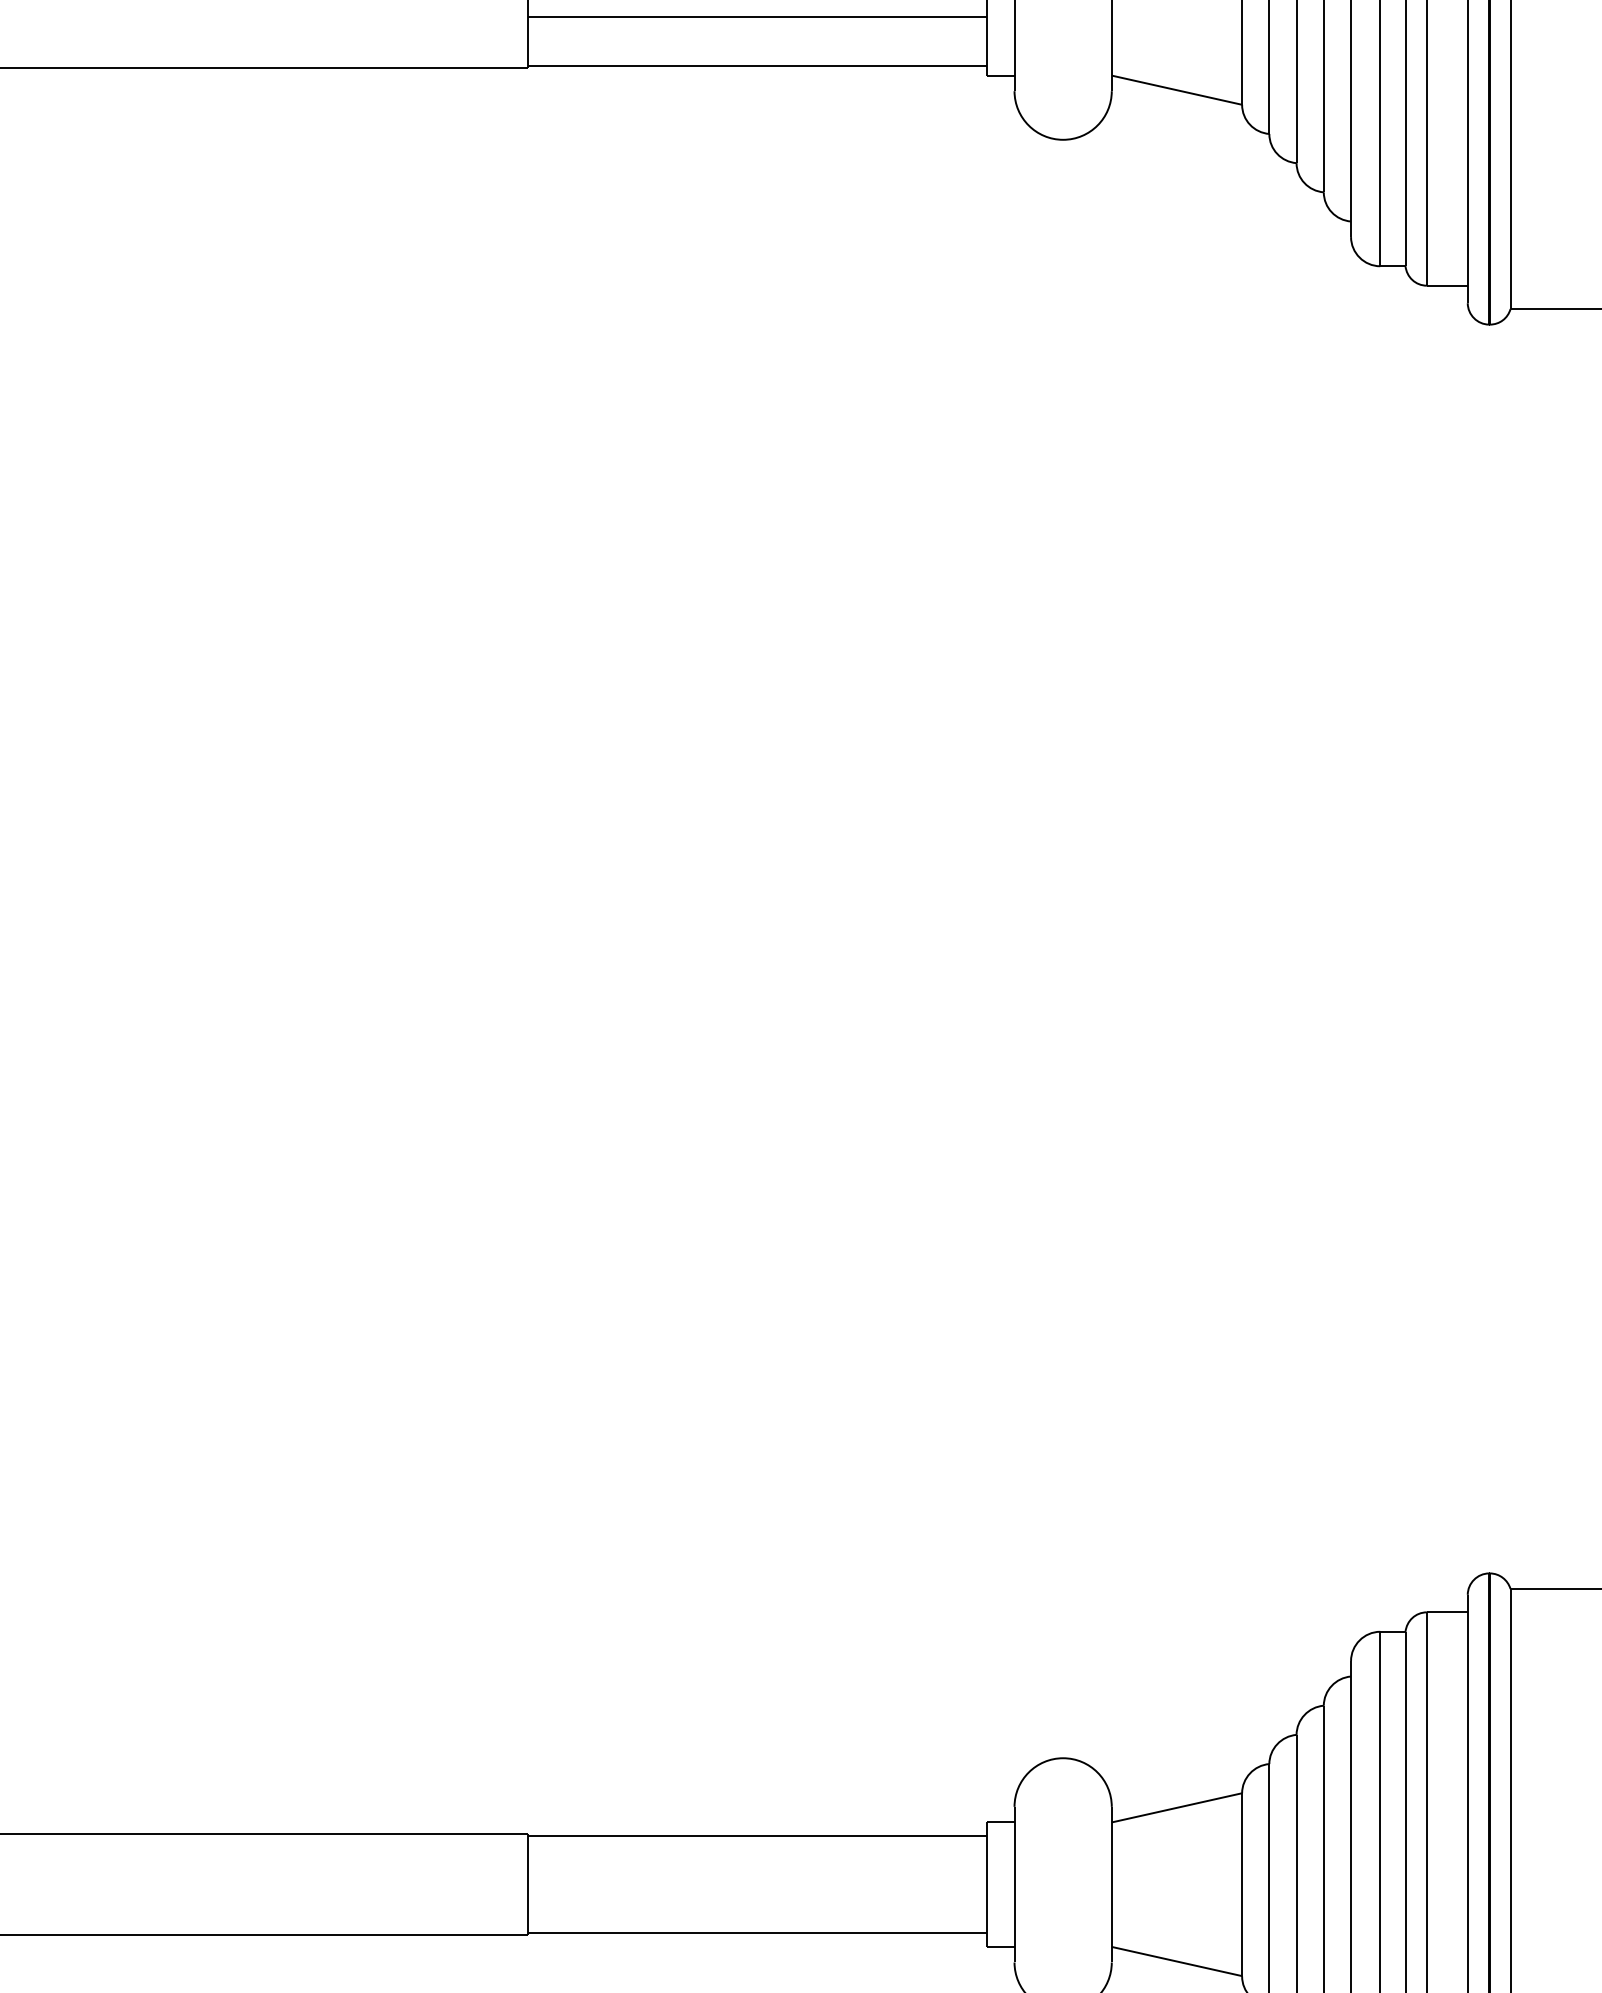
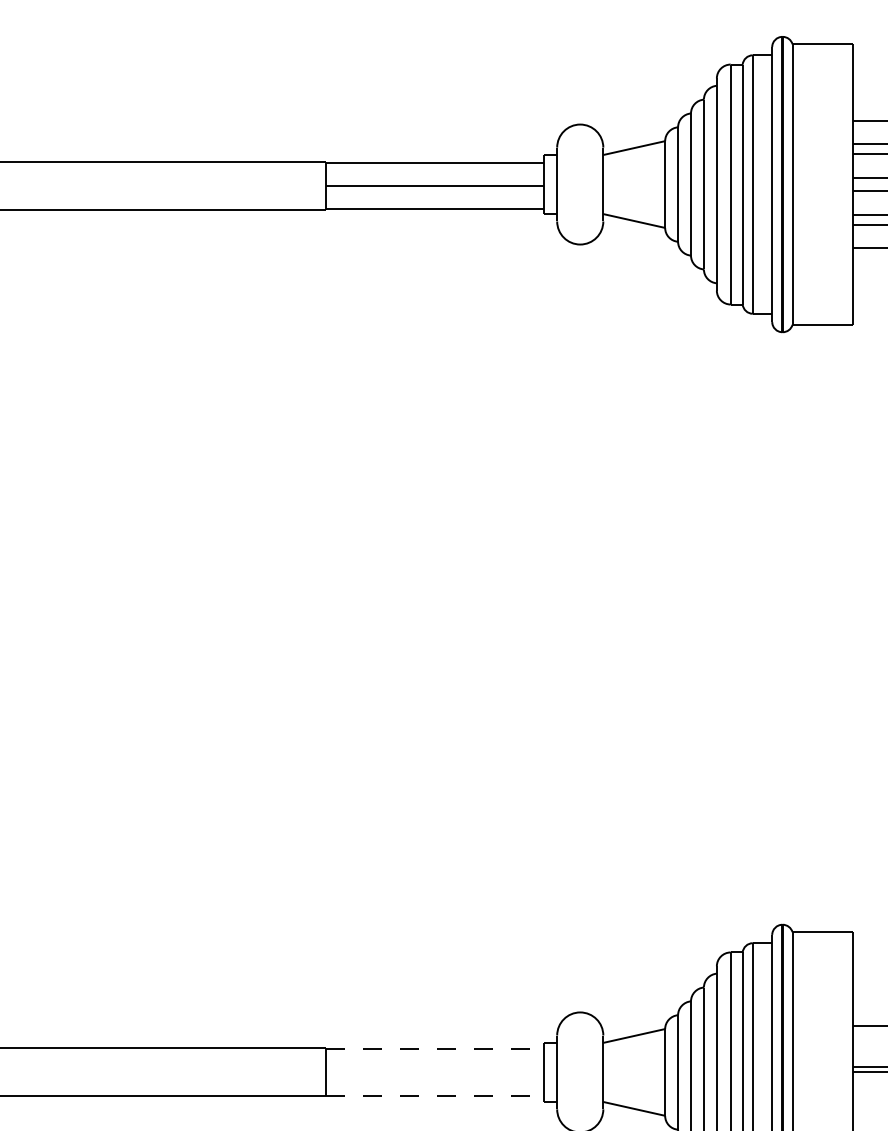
line: (758, 1836) -> (435, 1049), solid -> dashed
line: (758, 1933) -> (435, 1095), solid -> dashed

